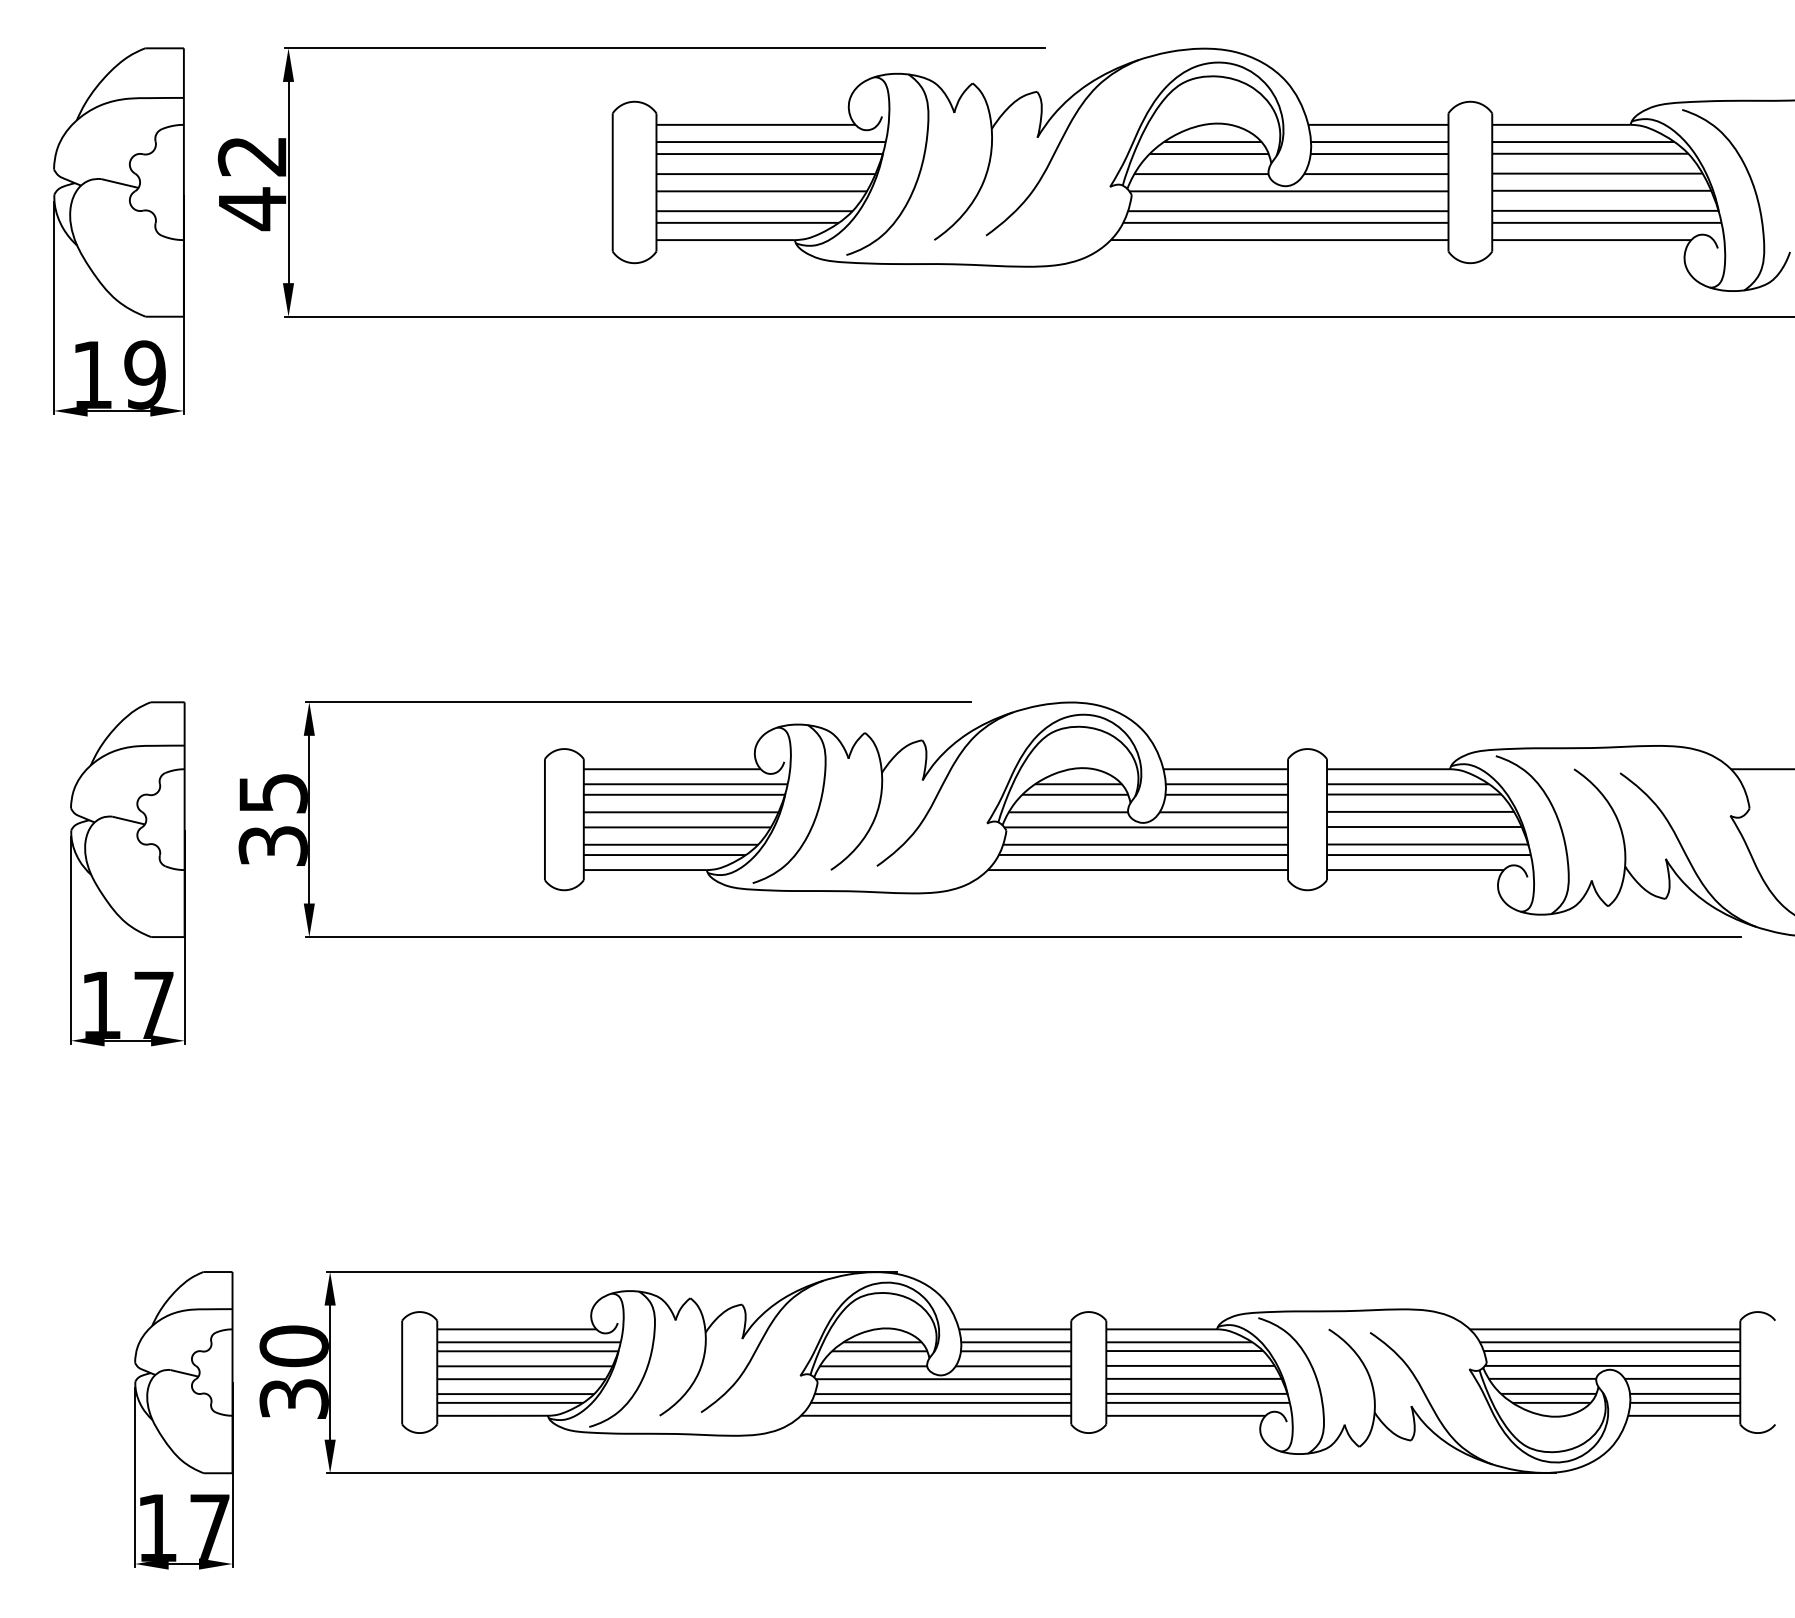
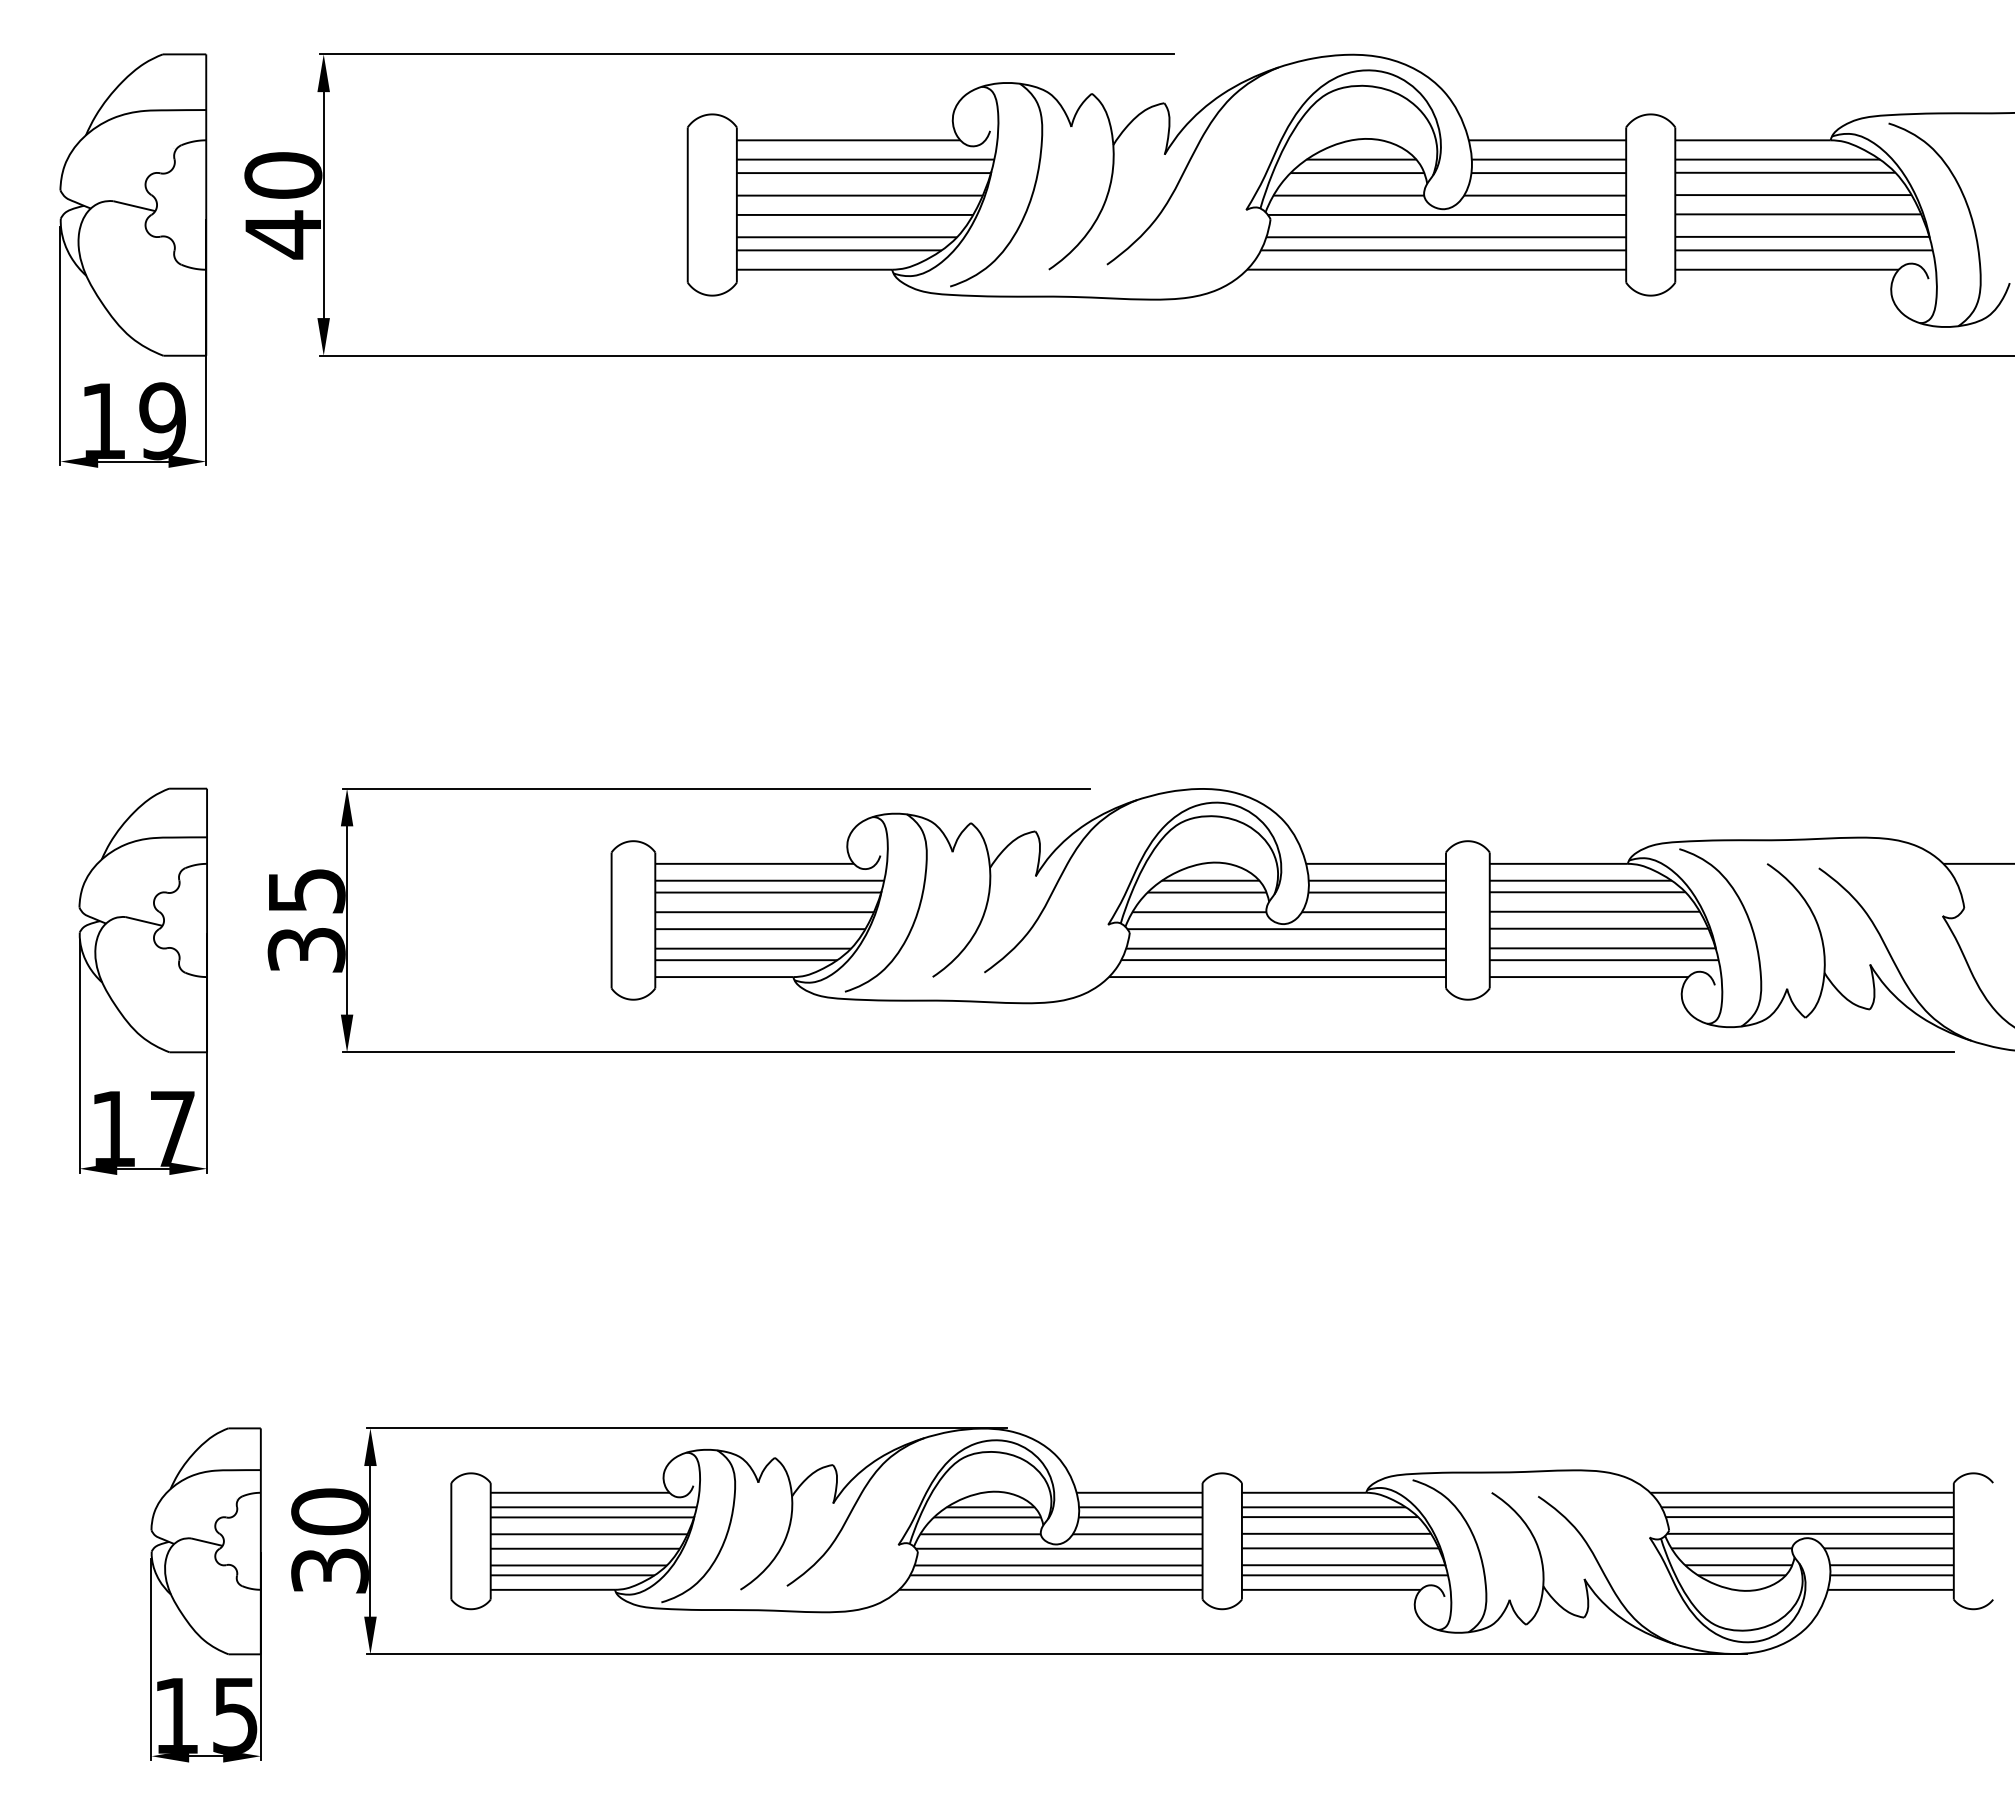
text: (252, 156) -> (283, 175), 42 -> 40
text: (209, 1528) -> (235, 1716), 17 -> 15

